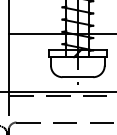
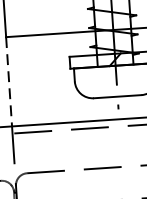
line: (8, 63) -> (8, 82), solid -> dashed

